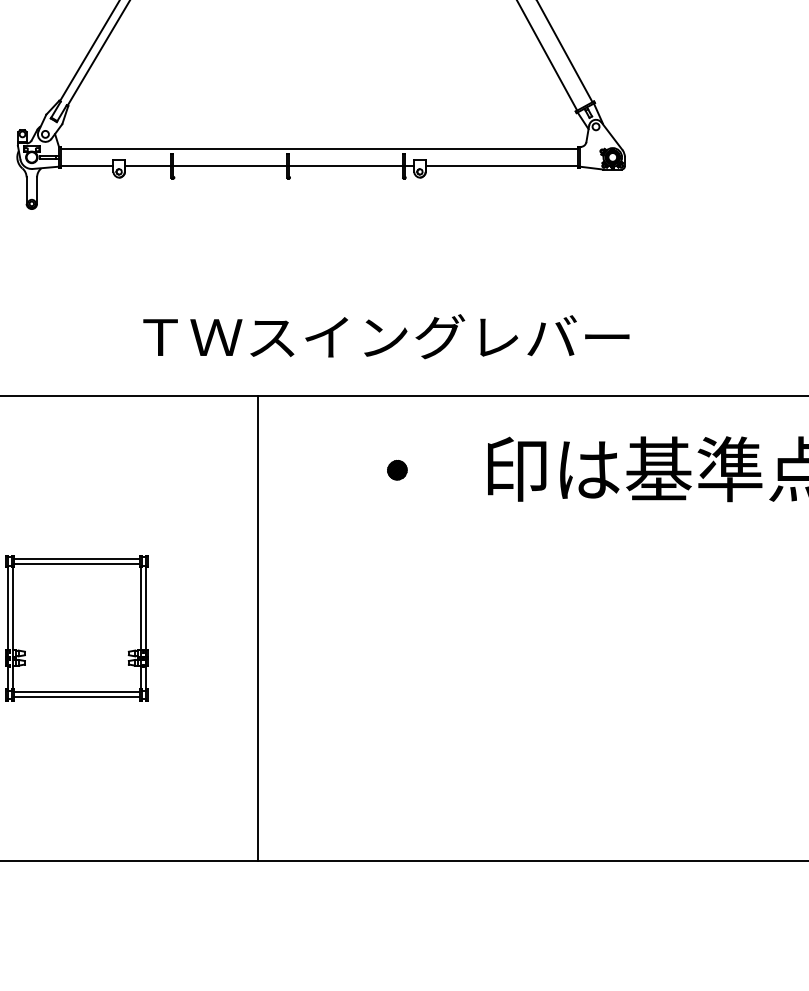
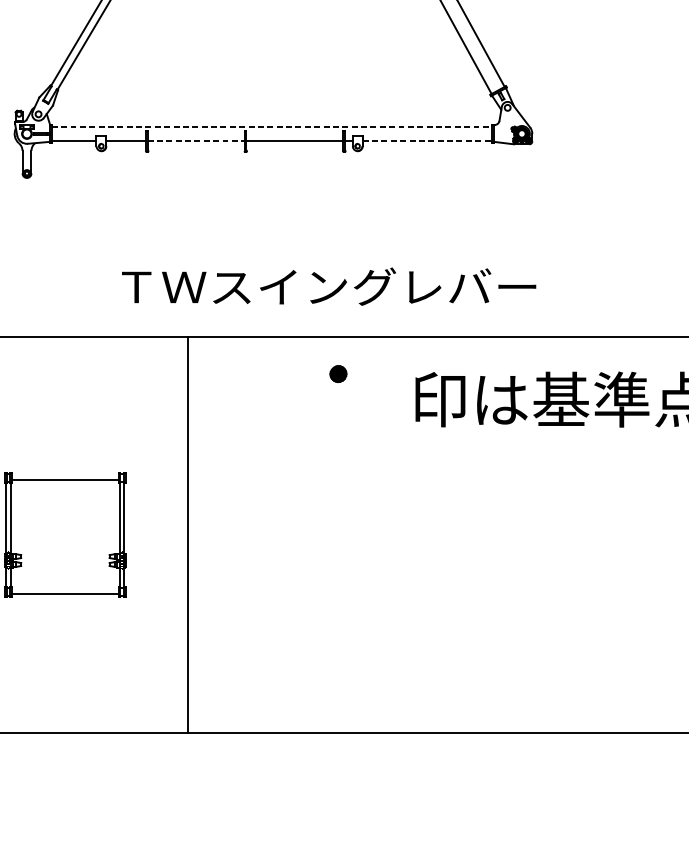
line: (319, 148) -> (272, 126), solid -> dashed
line: (230, 166) -> (196, 141), solid -> dashed
line: (502, 166) -> (427, 141), solid -> dashed
part: (397, 469) -> (338, 373), moved
line: (76, 558) -> (65, 475), removed
line: (258, 627) -> (188, 534), moved
line: (76, 692) -> (65, 589), removed

